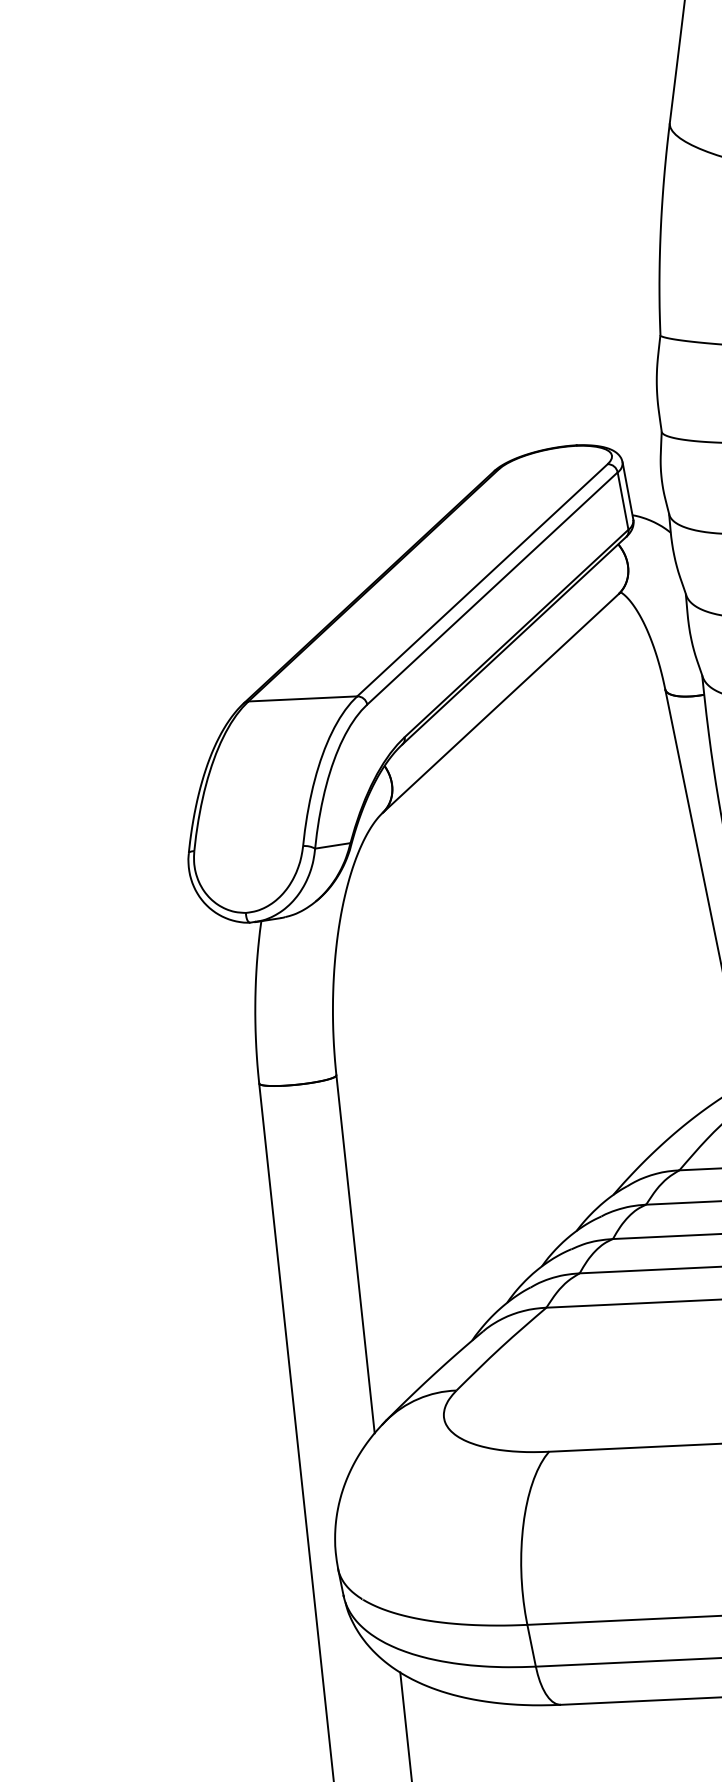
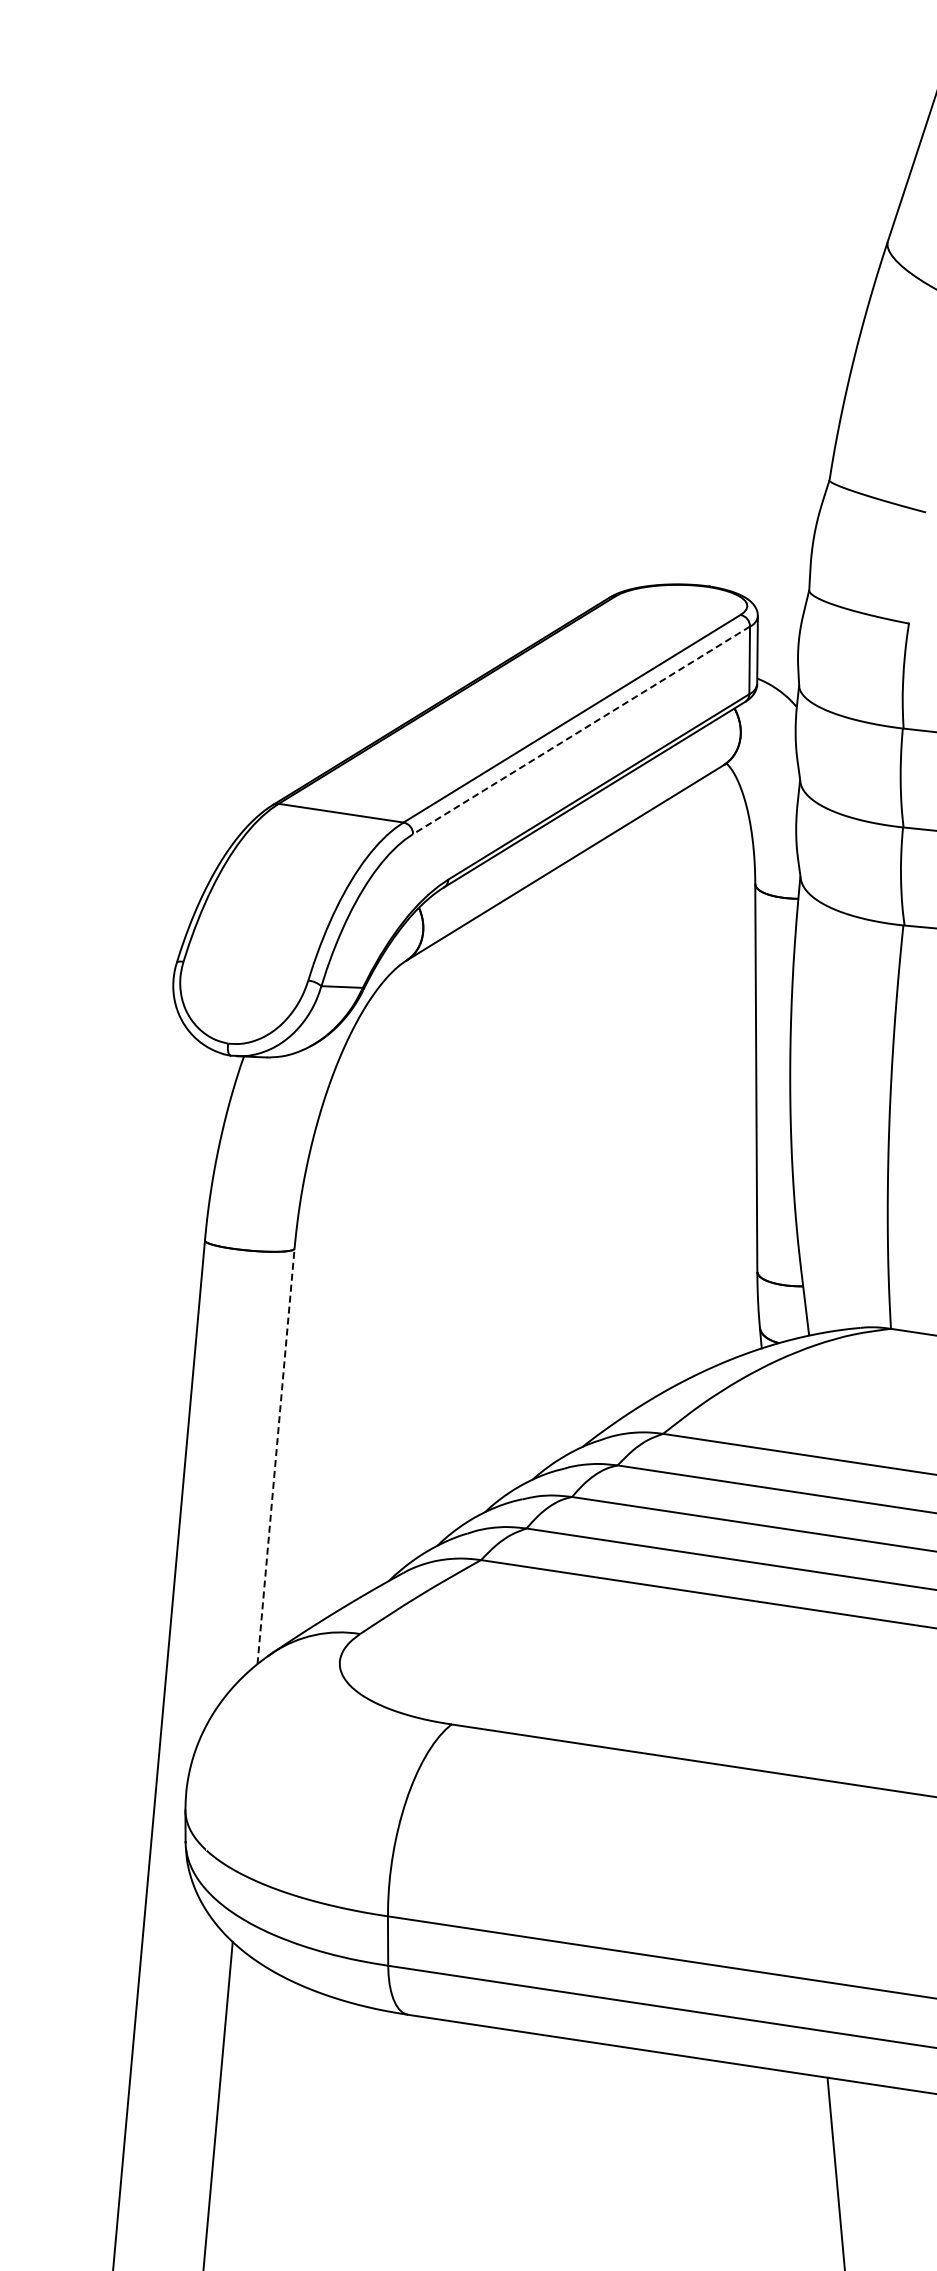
line: (492, 588) -> (581, 730), solid -> dashed
line: (355, 1254) -> (276, 1456), solid -> dashed

